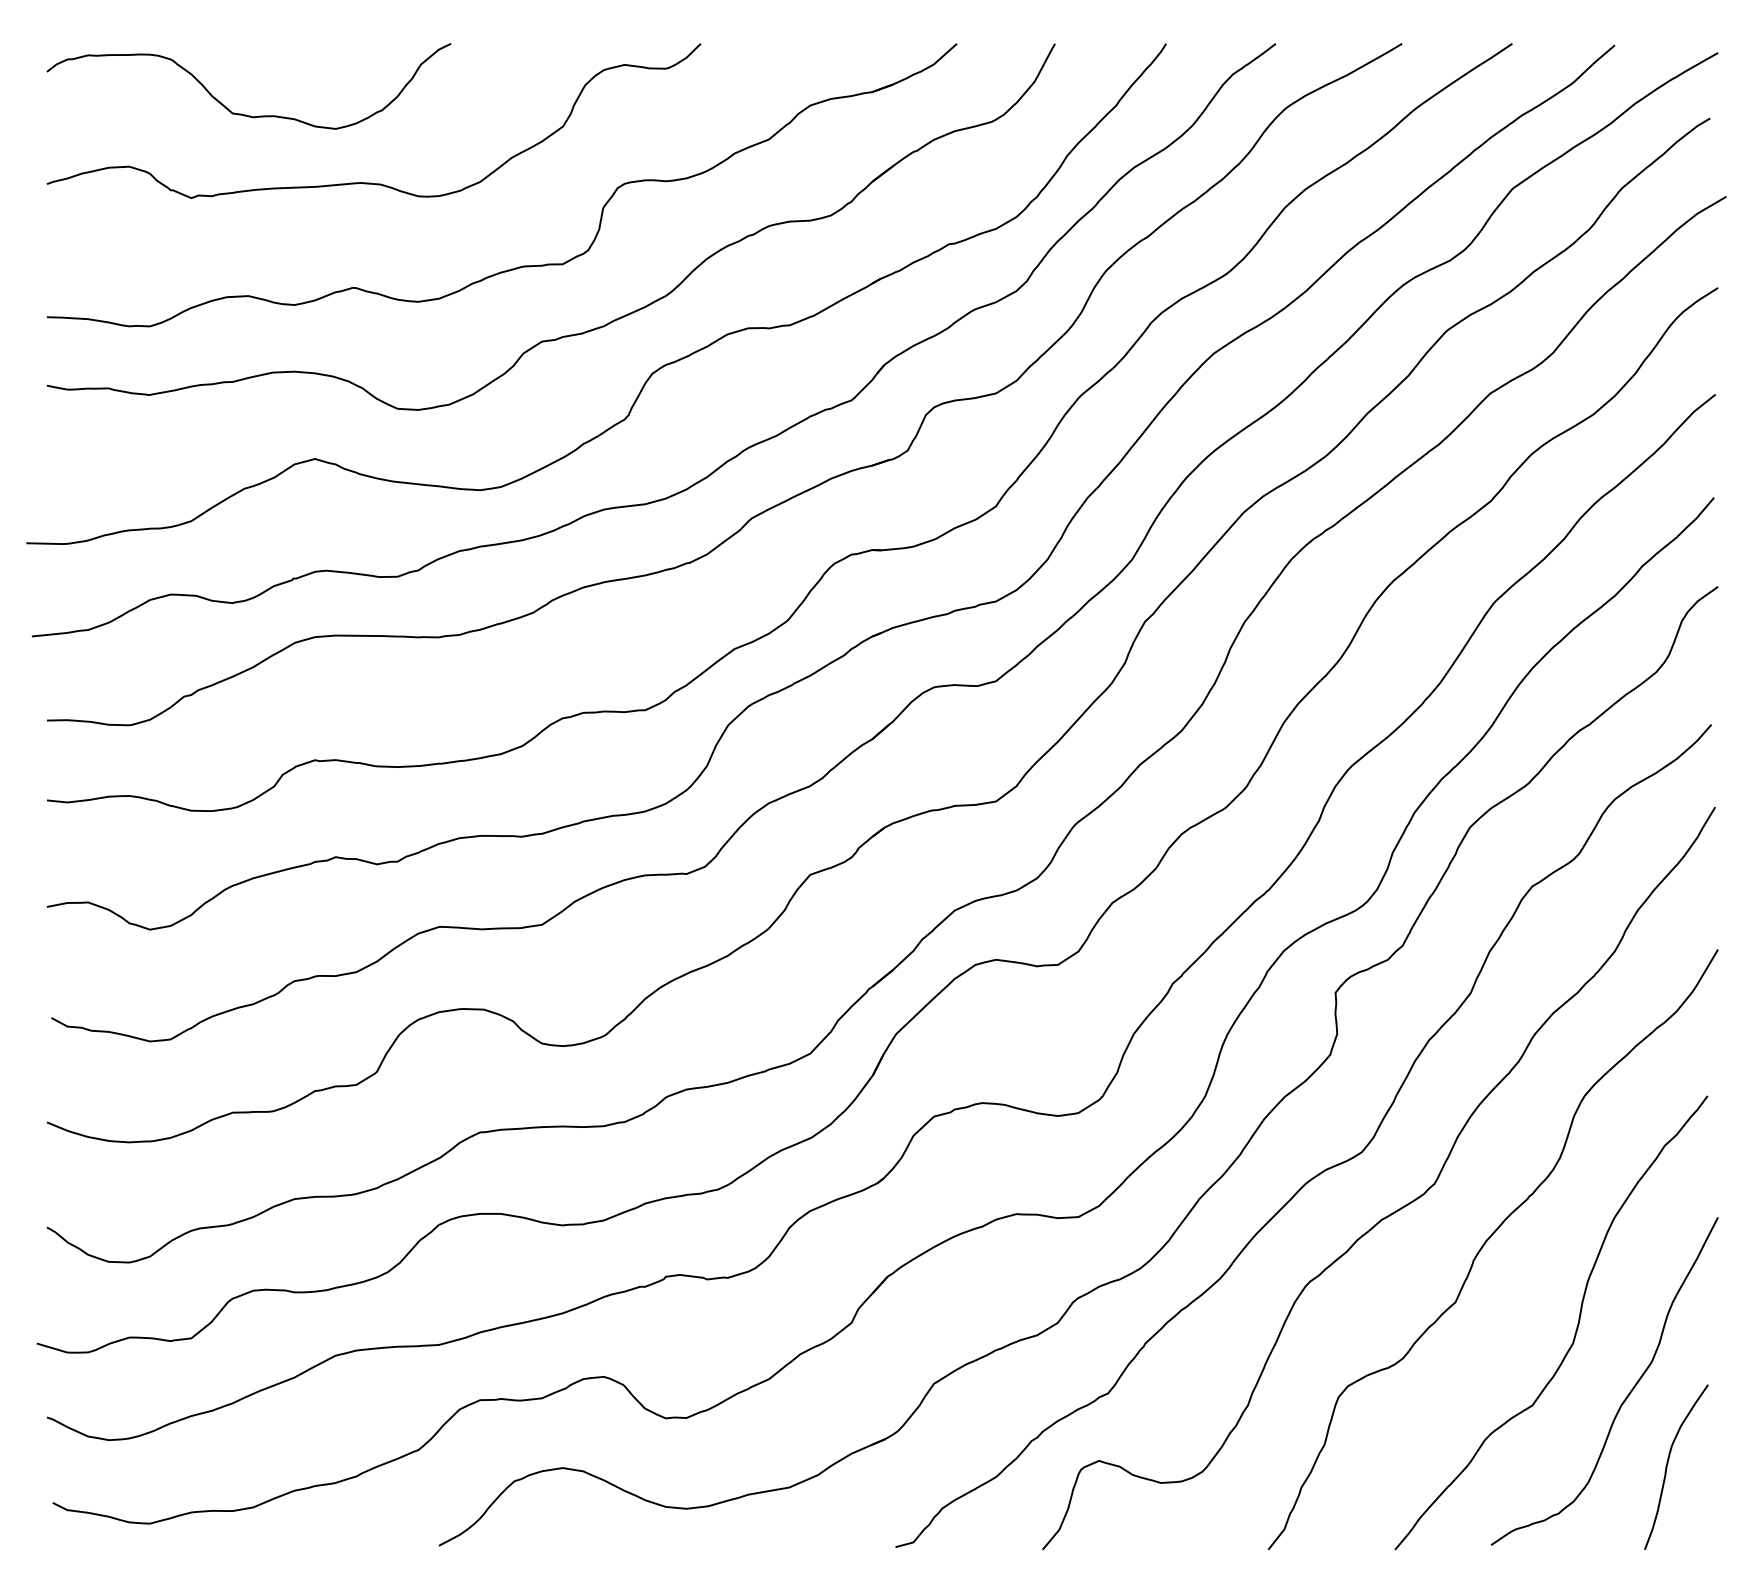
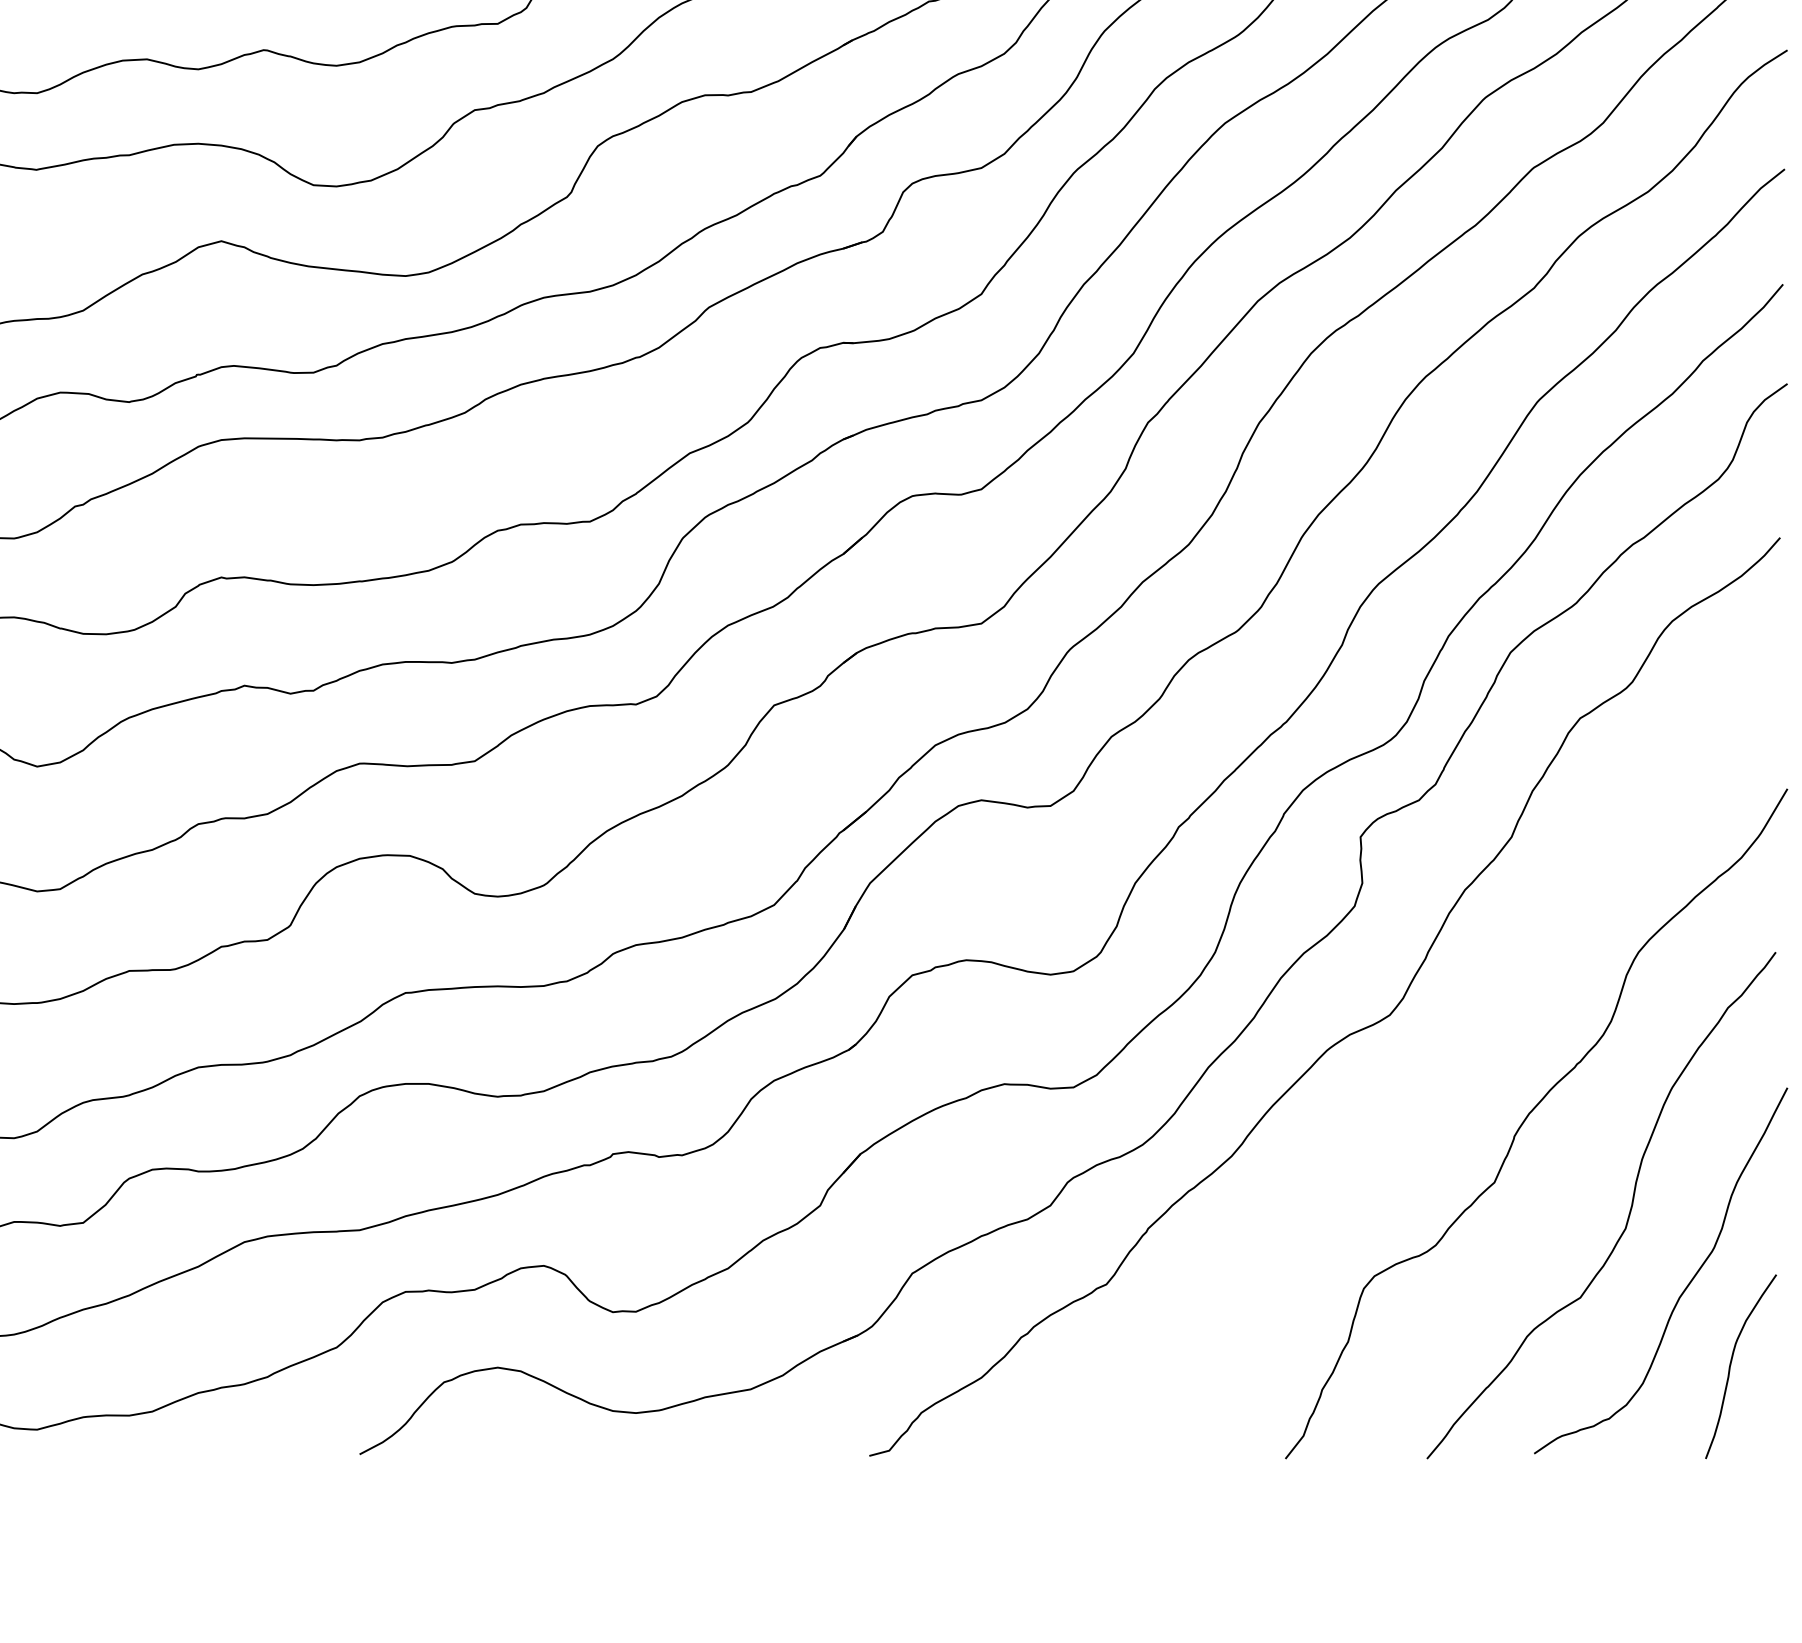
curve: (1395, 1210) -> (1427, 1080), removed

